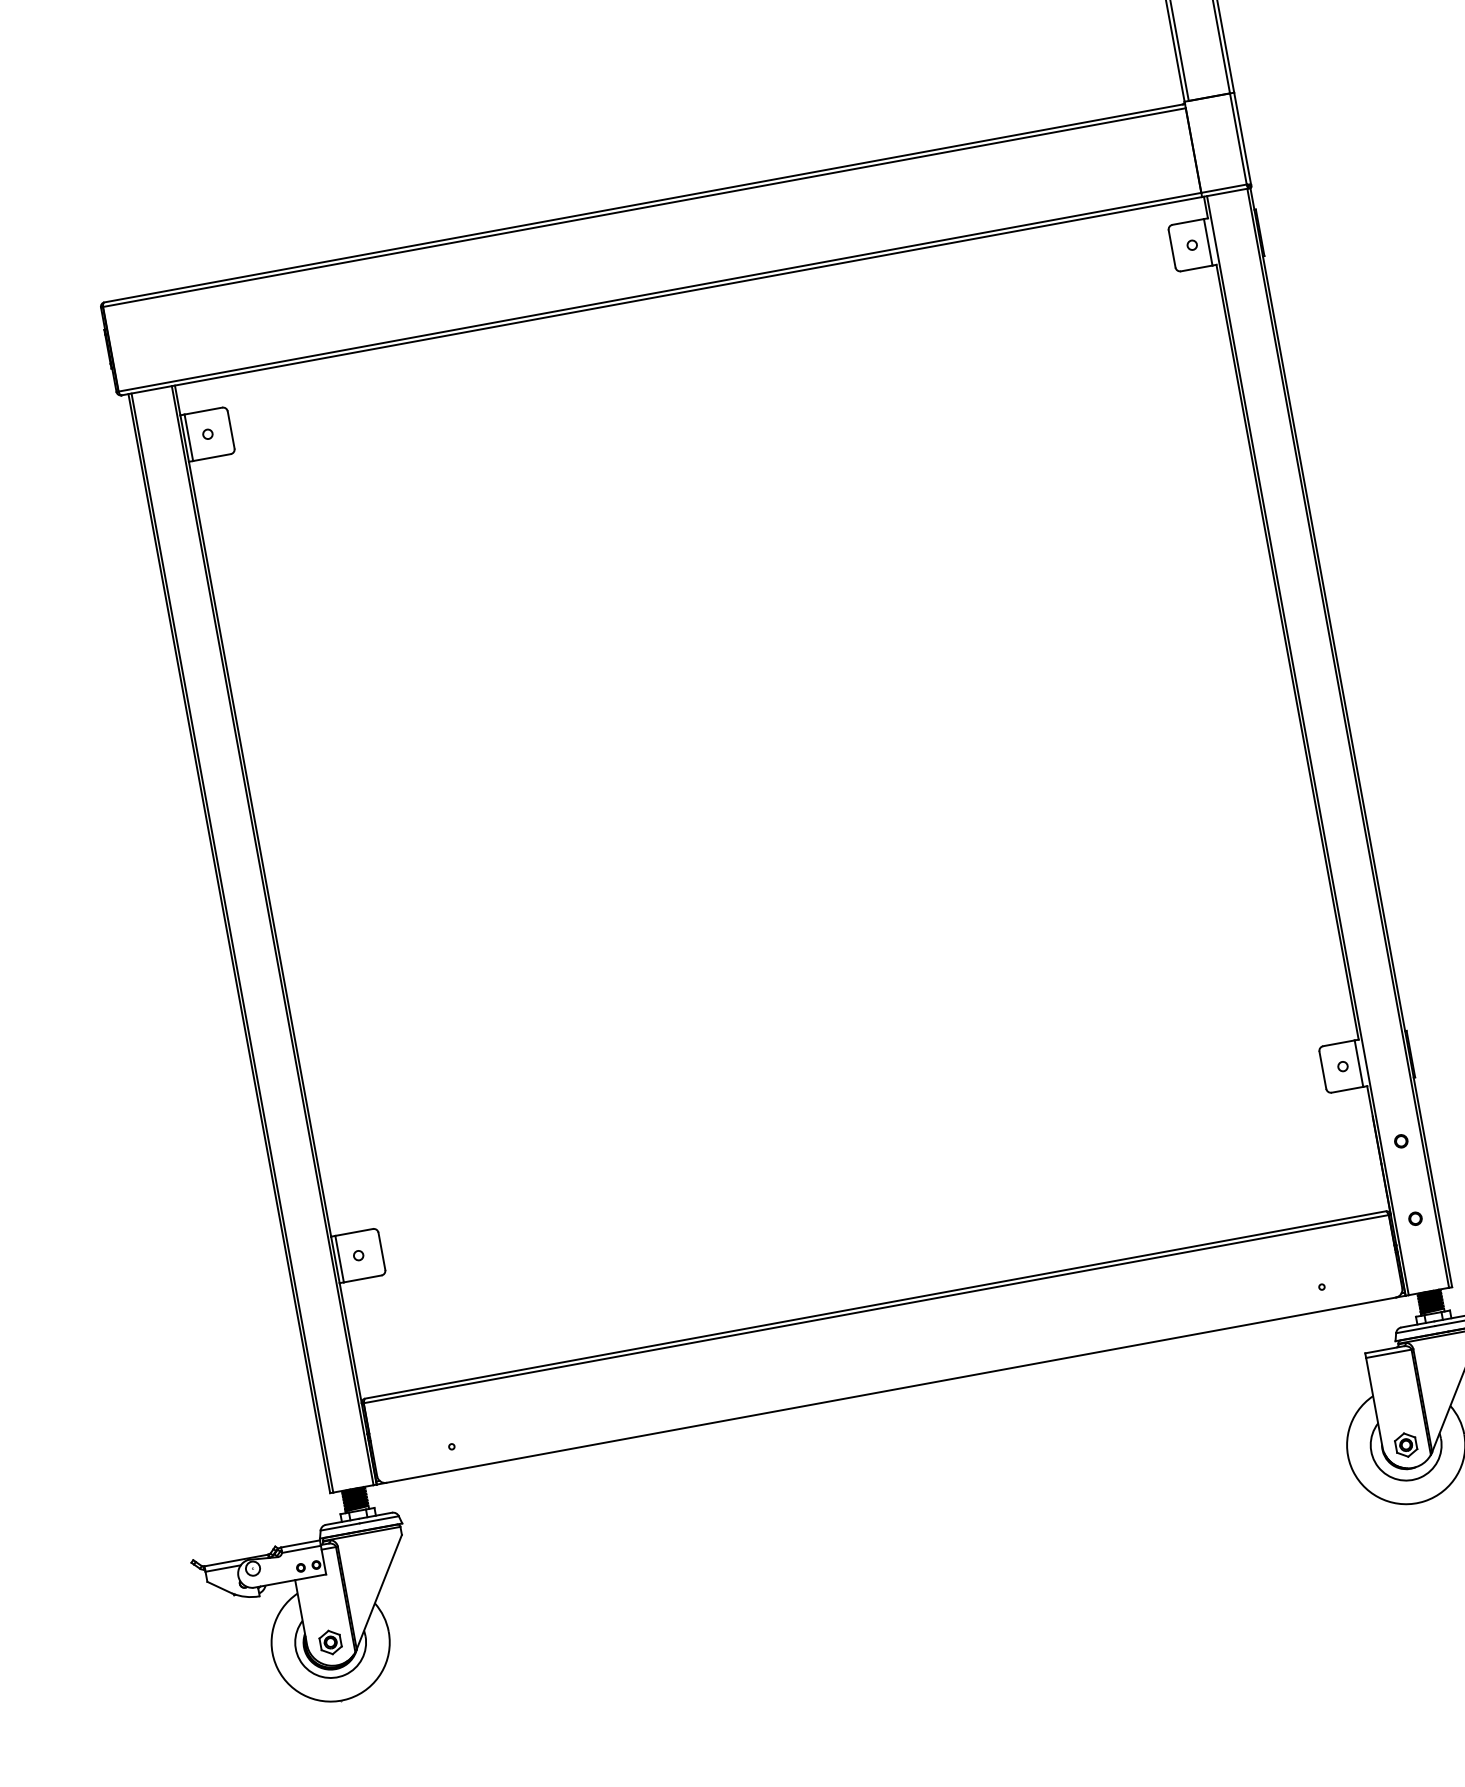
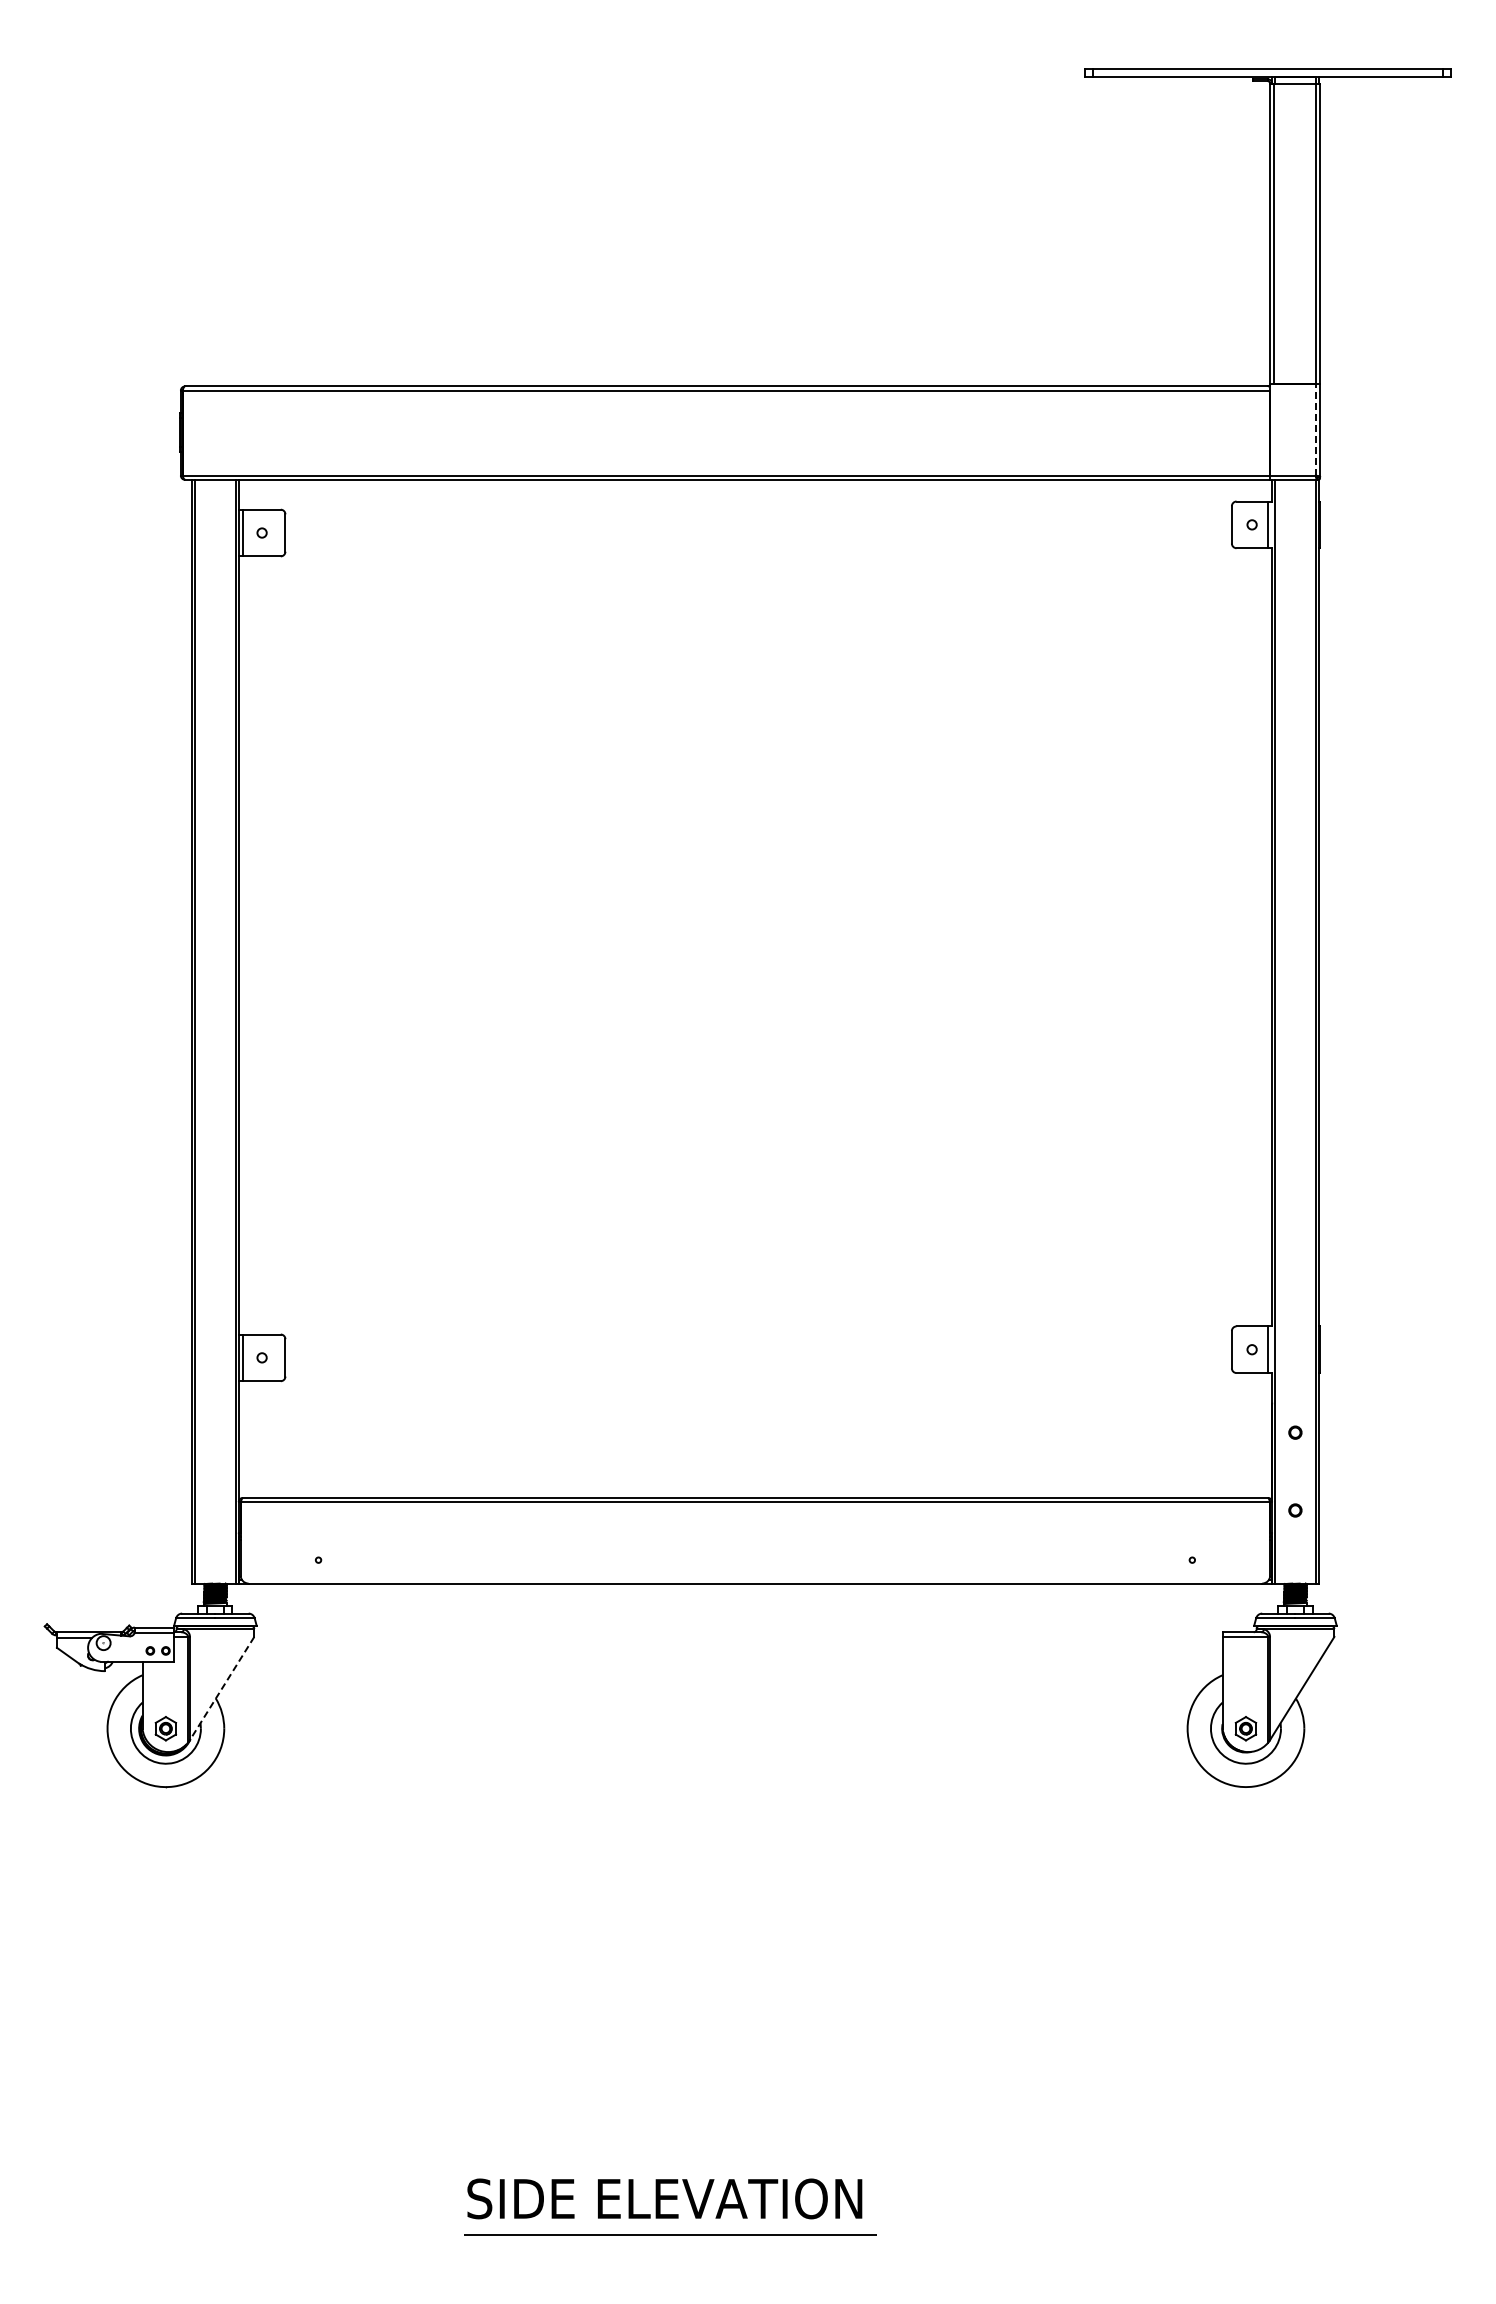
line: (1237, 138) -> (1315, 429), solid -> dashed
line: (379, 1592) -> (222, 1688), solid -> dashed

